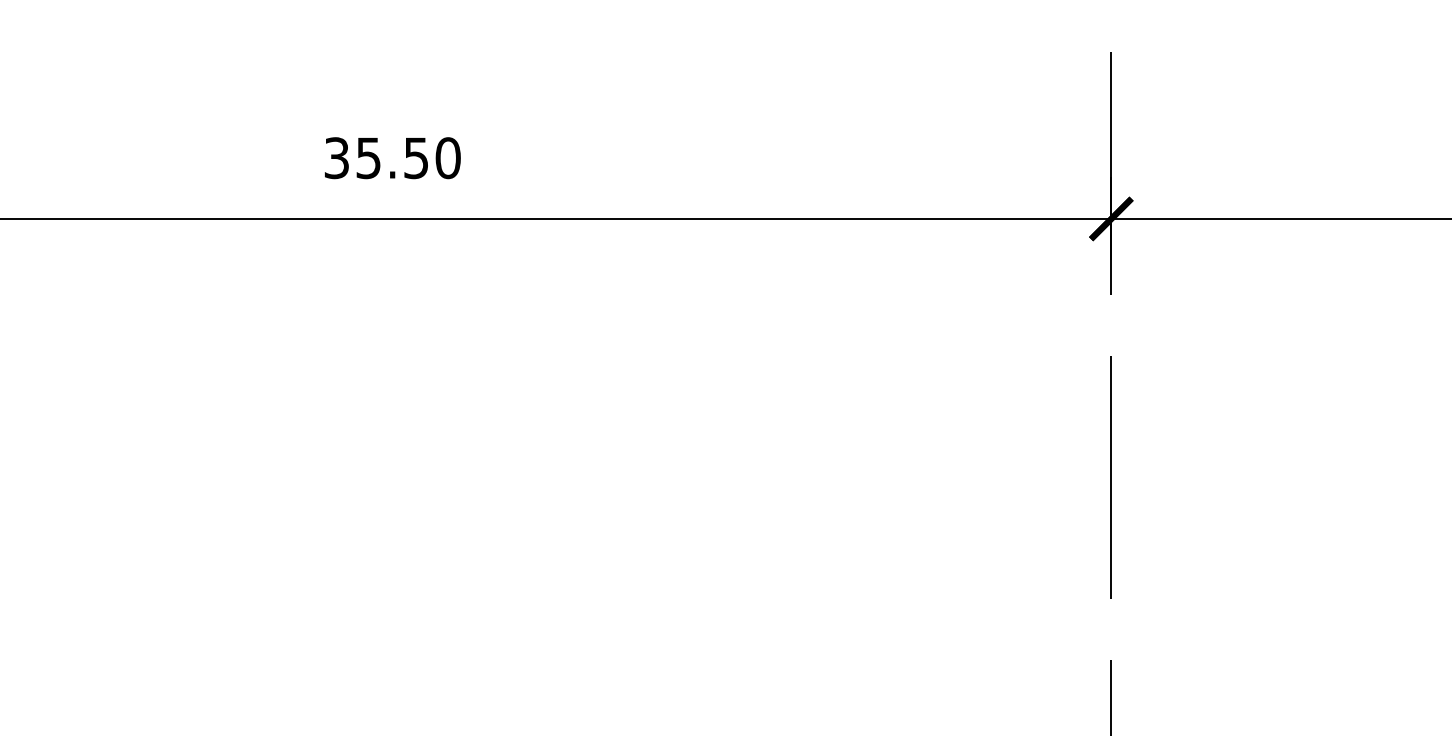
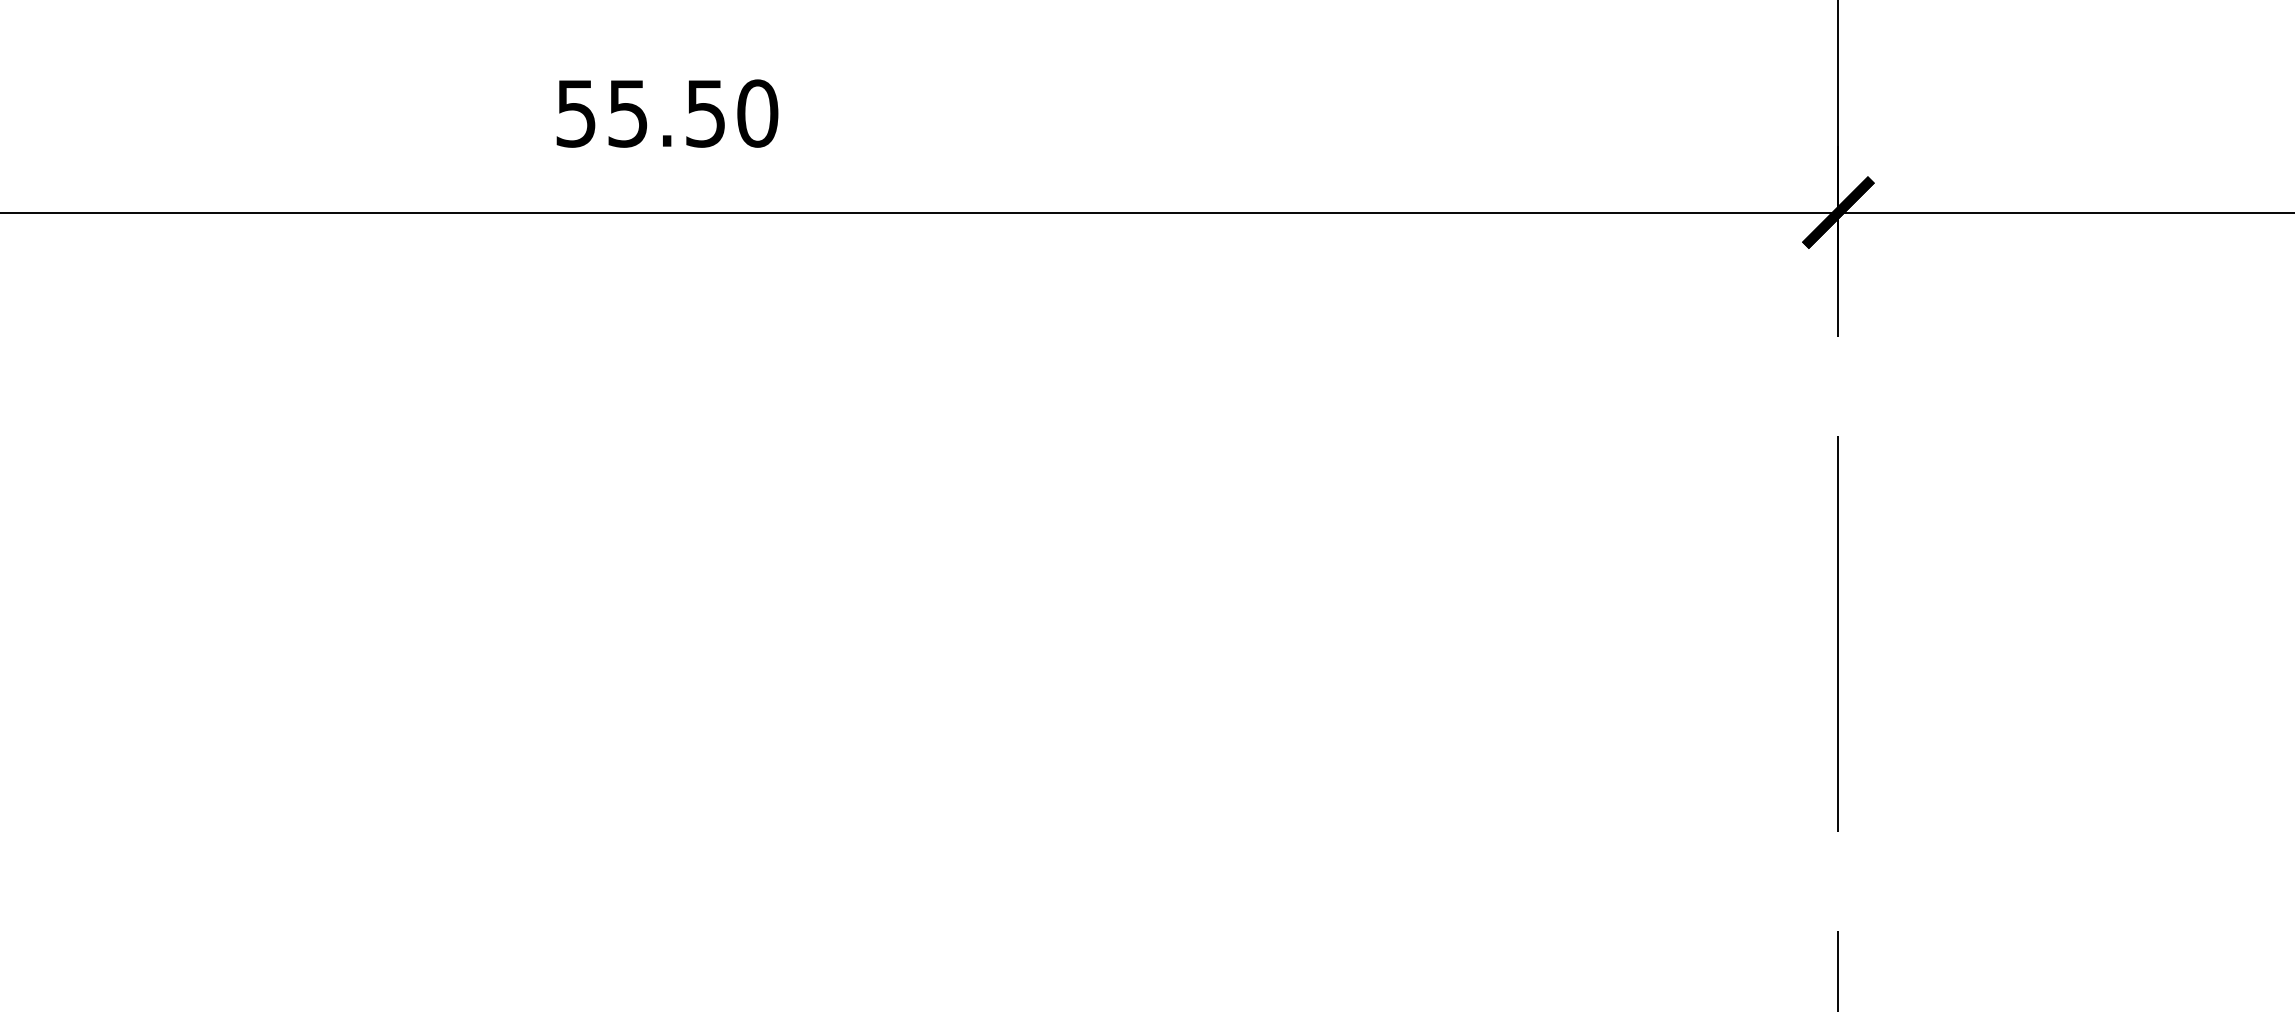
text: (336, 157) -> (575, 112), 35.50 -> 55.50

